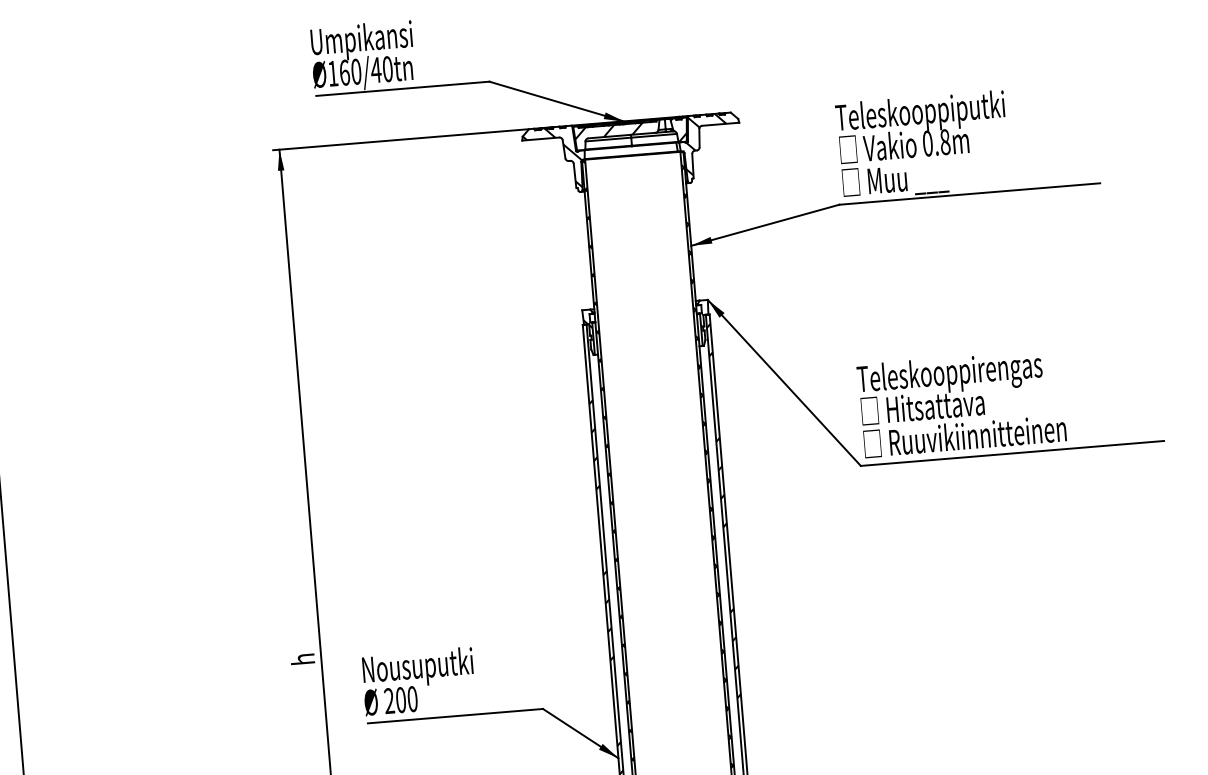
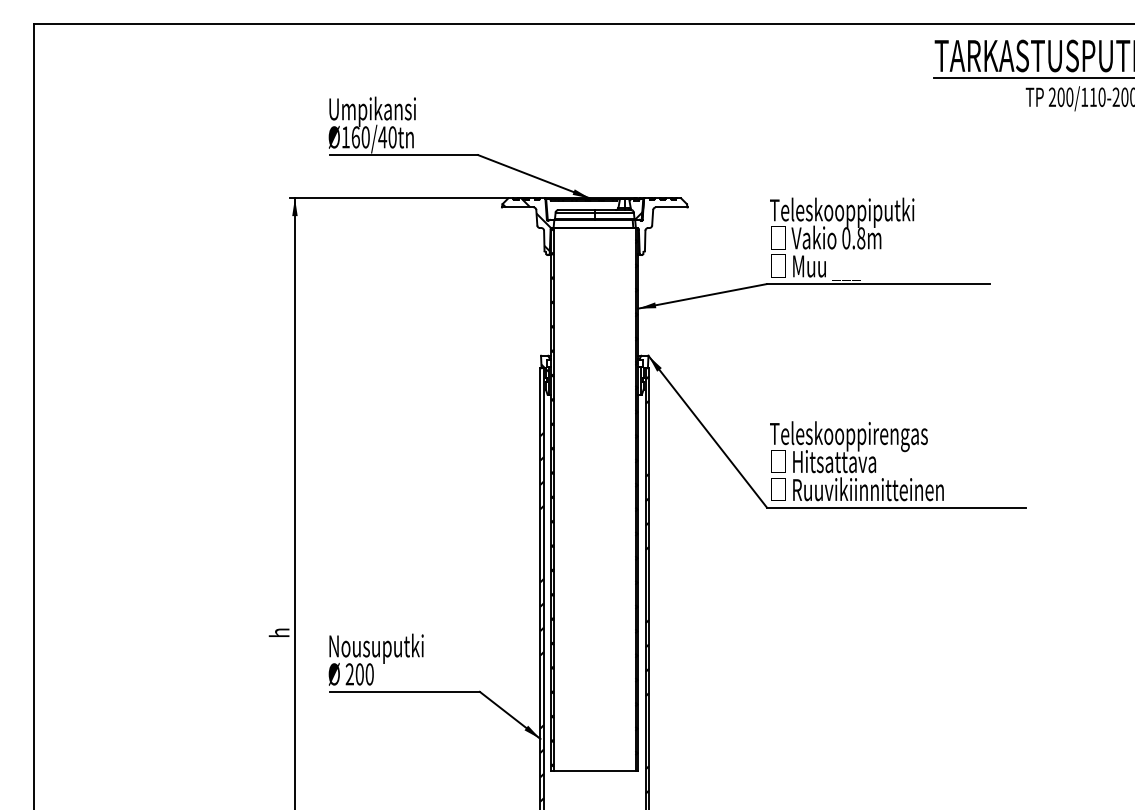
hatch: (609, 131) -> (576, 205), removed
hatch: (705, 144) -> (657, 223), removed

